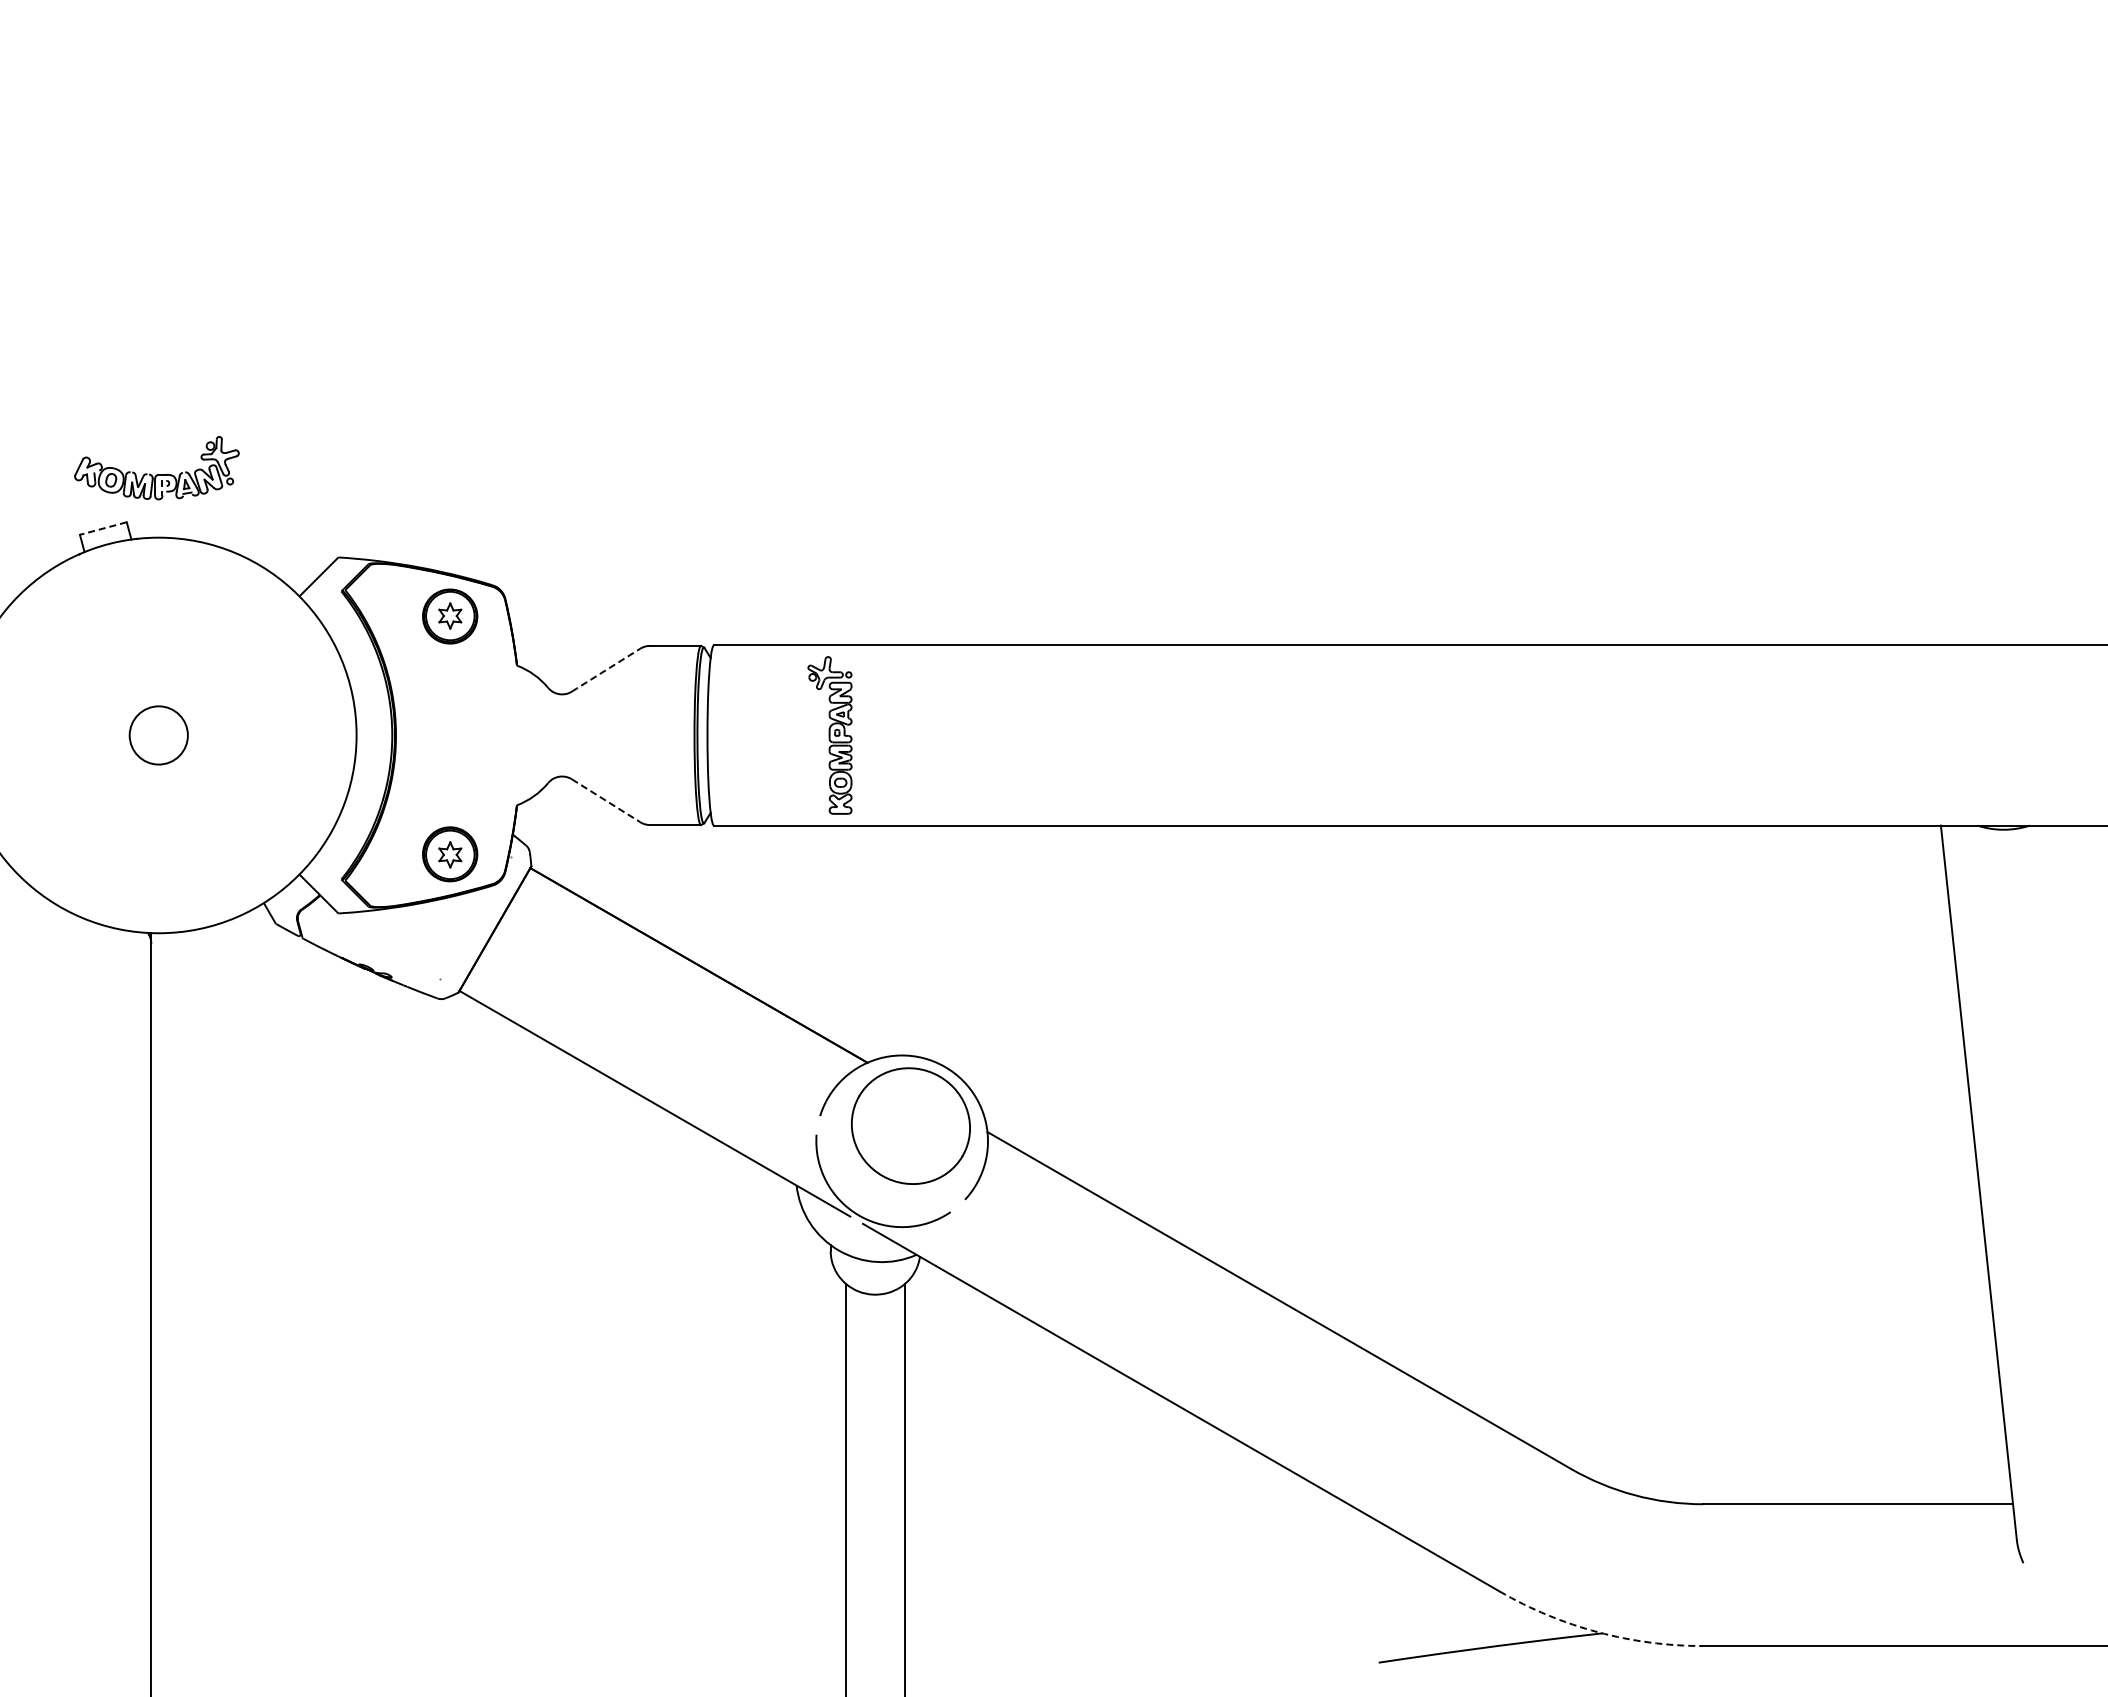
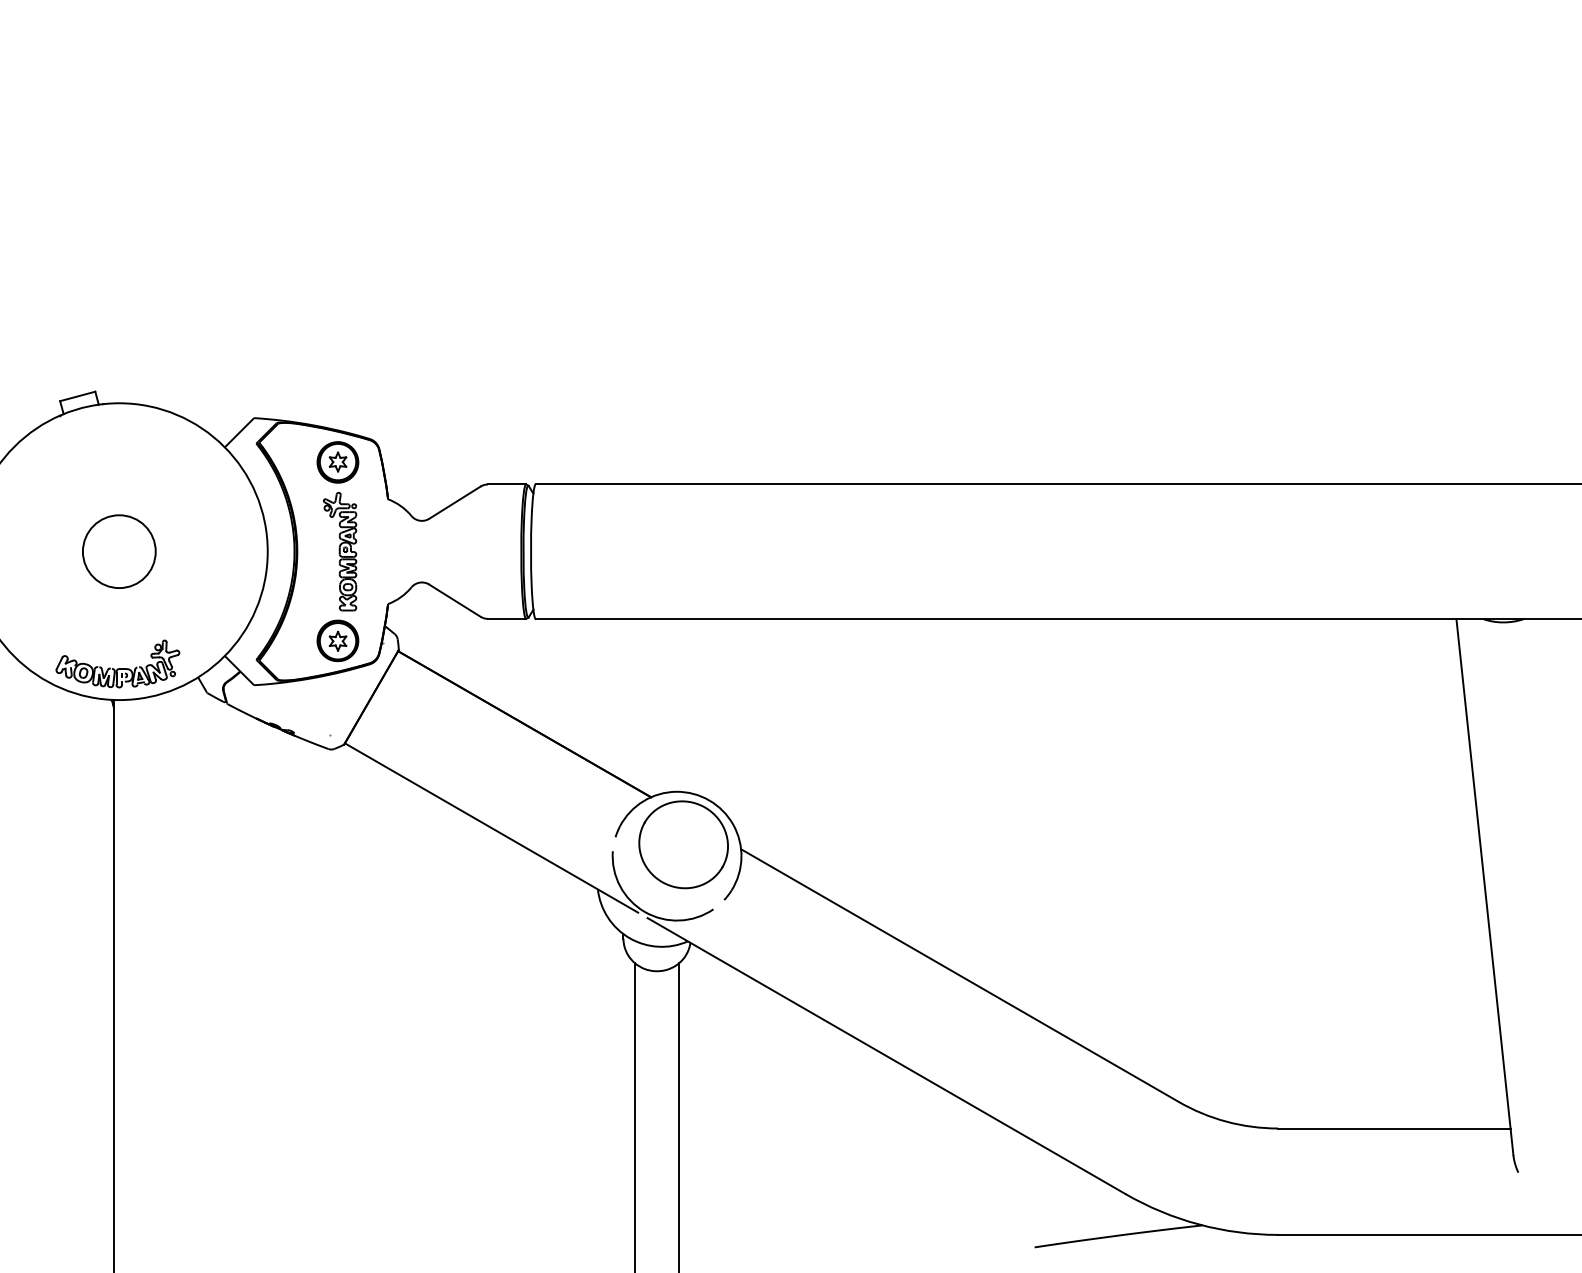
part: (156, 468) -> (117, 664), moved
line: (102, 528) -> (77, 396), dashed -> solid
line: (606, 669) -> (455, 502), dashed -> solid
circle: (158, 734) -> (119, 550), size x1.67
part: (829, 735) -> (339, 551), moved
line: (606, 800) -> (455, 600), dashed -> solid
arc: (1597, 1632) -> (1198, 1224), dashed -> solid

